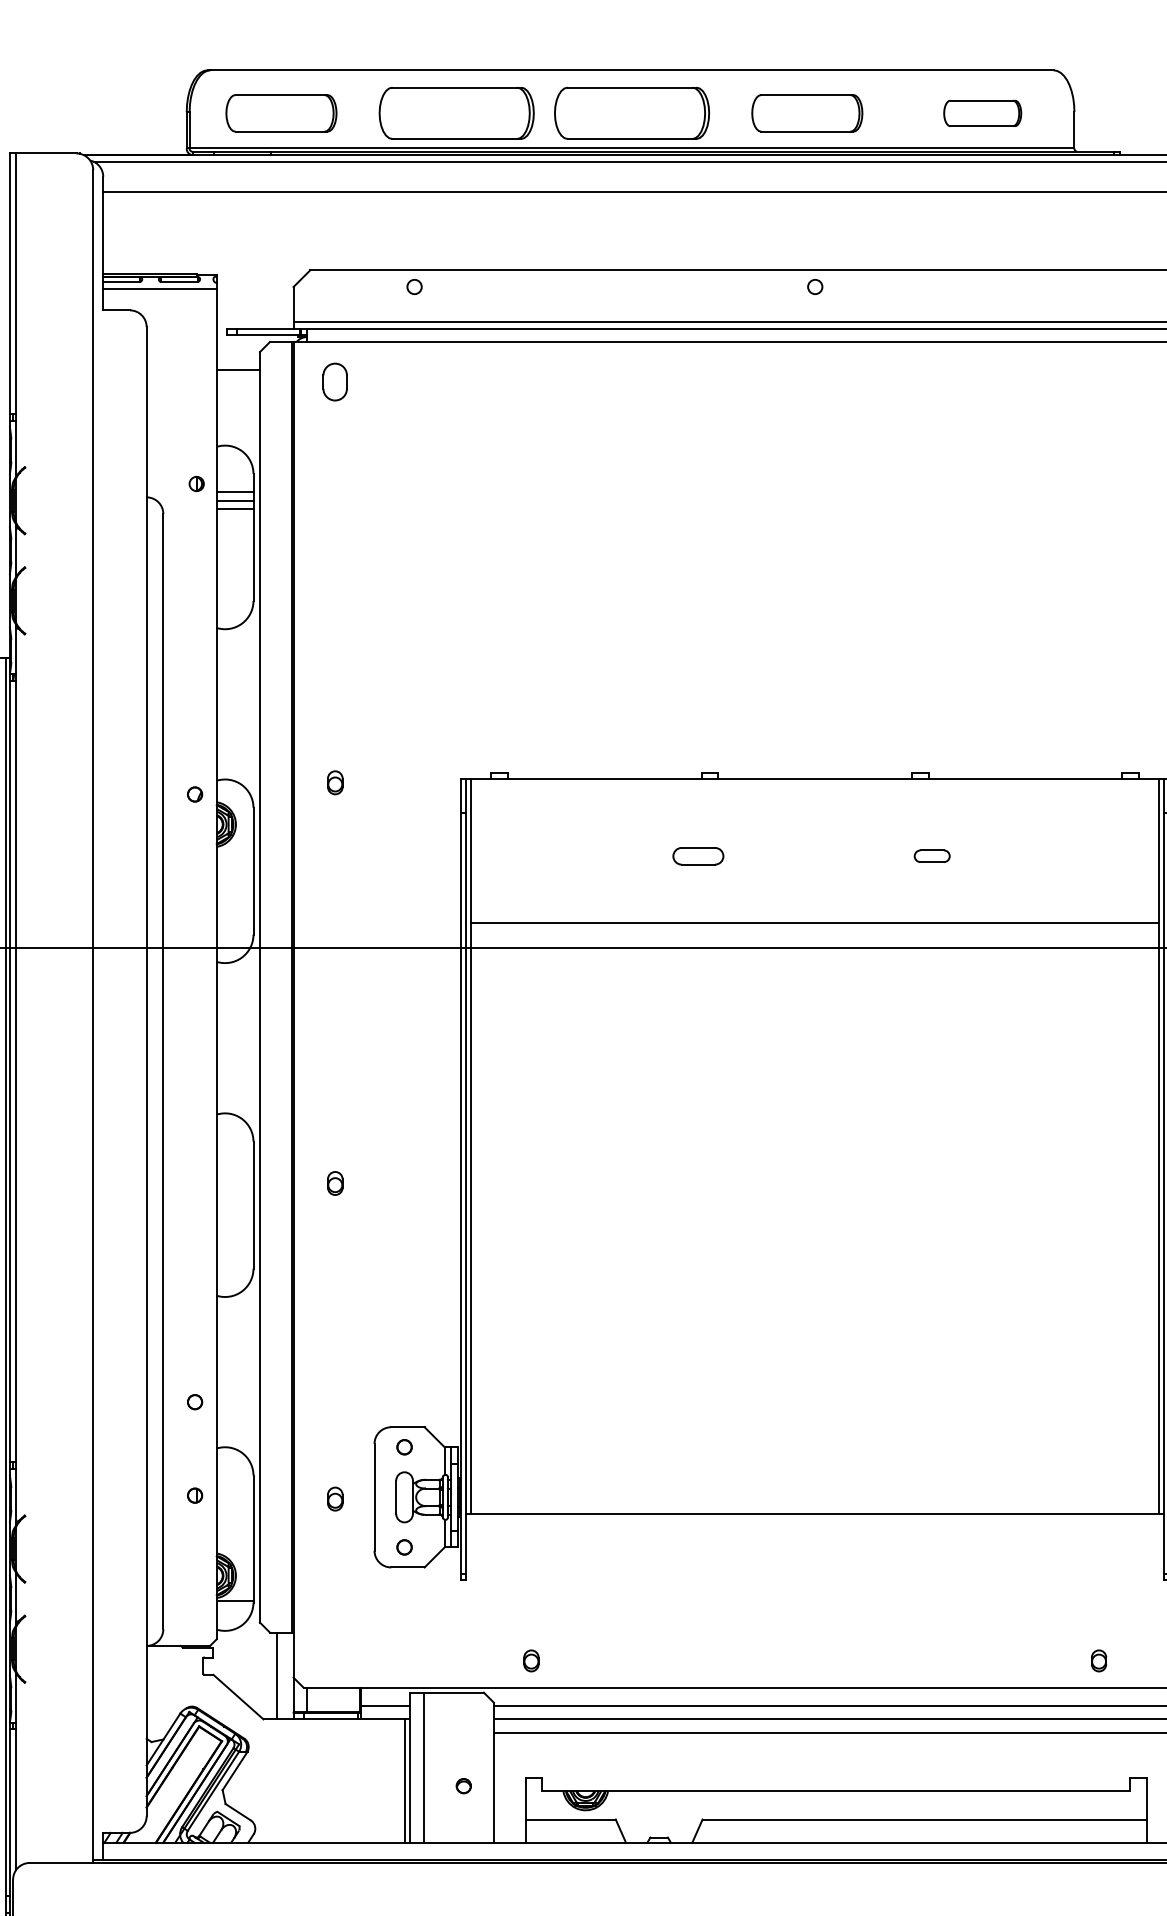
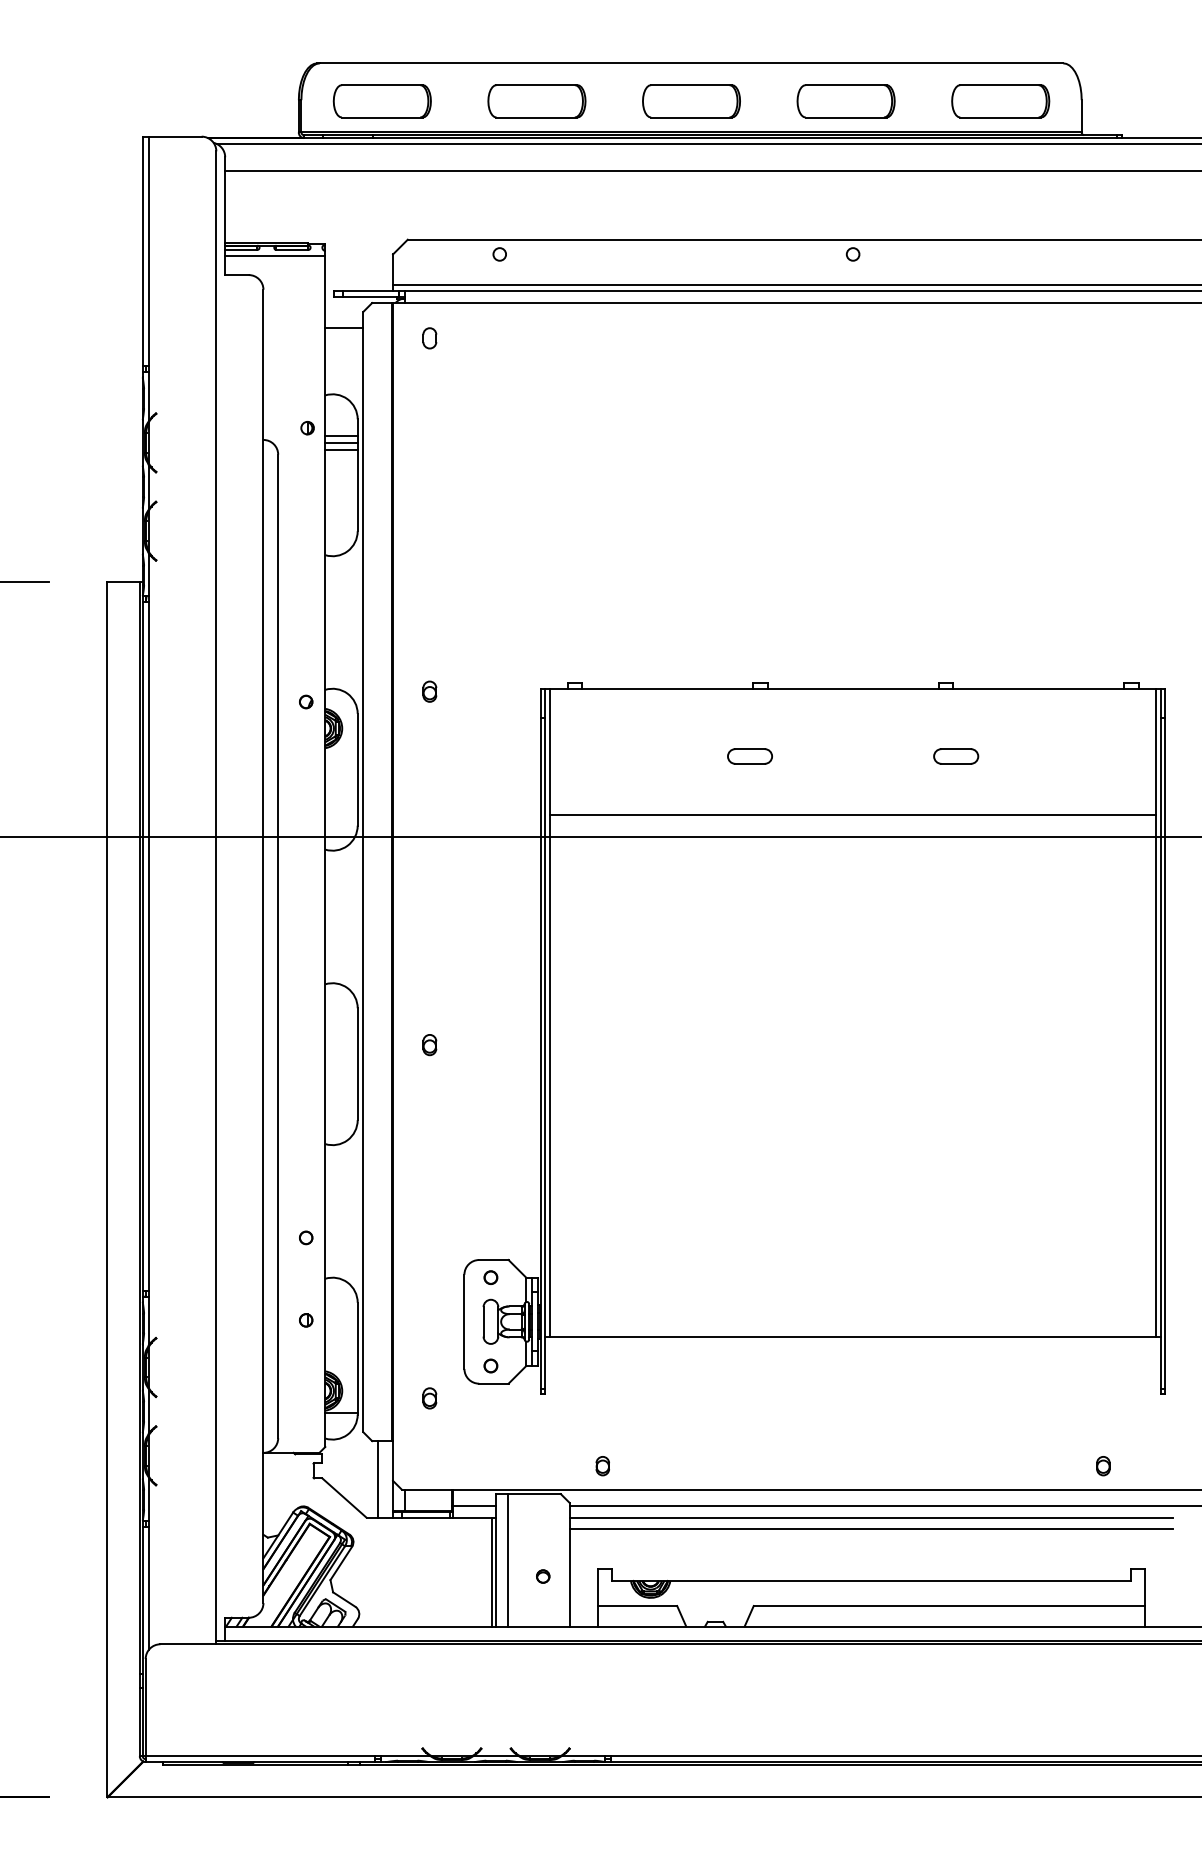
part: (456, 113) -> (536, 101), size x0.71
part: (631, 113) -> (691, 101), size x0.71
part: (982, 113) -> (1000, 101), size x1.43
part: (334, 382) -> (429, 338), size x0.62
part: (932, 856) -> (956, 756), size x1.43
part: (334, 1499) -> (429, 1398), moved

